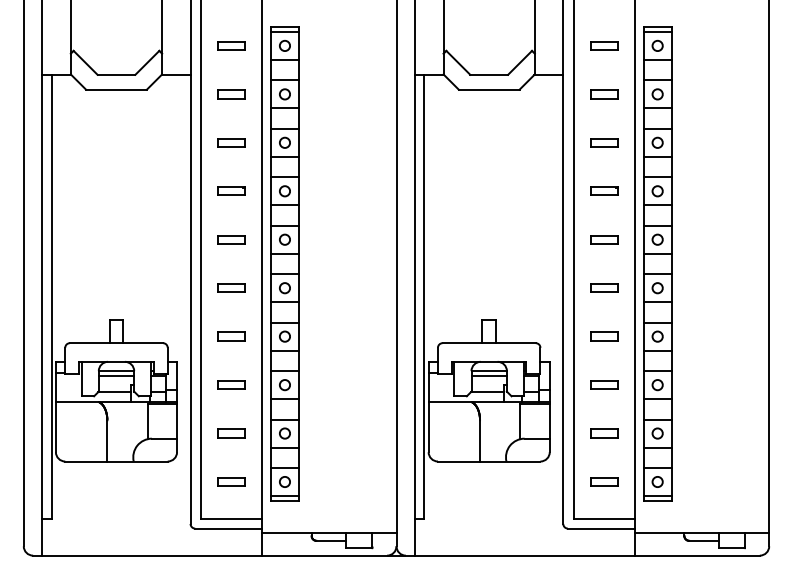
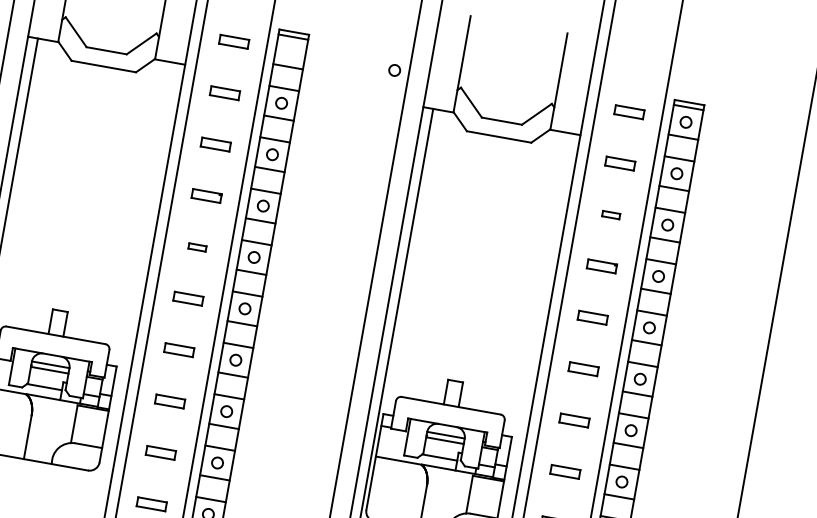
circle: (284, 45) -> (394, 69), moved
part: (604, 142) -> (611, 214), size x0.6
part: (231, 239) -> (197, 247), size x0.6

